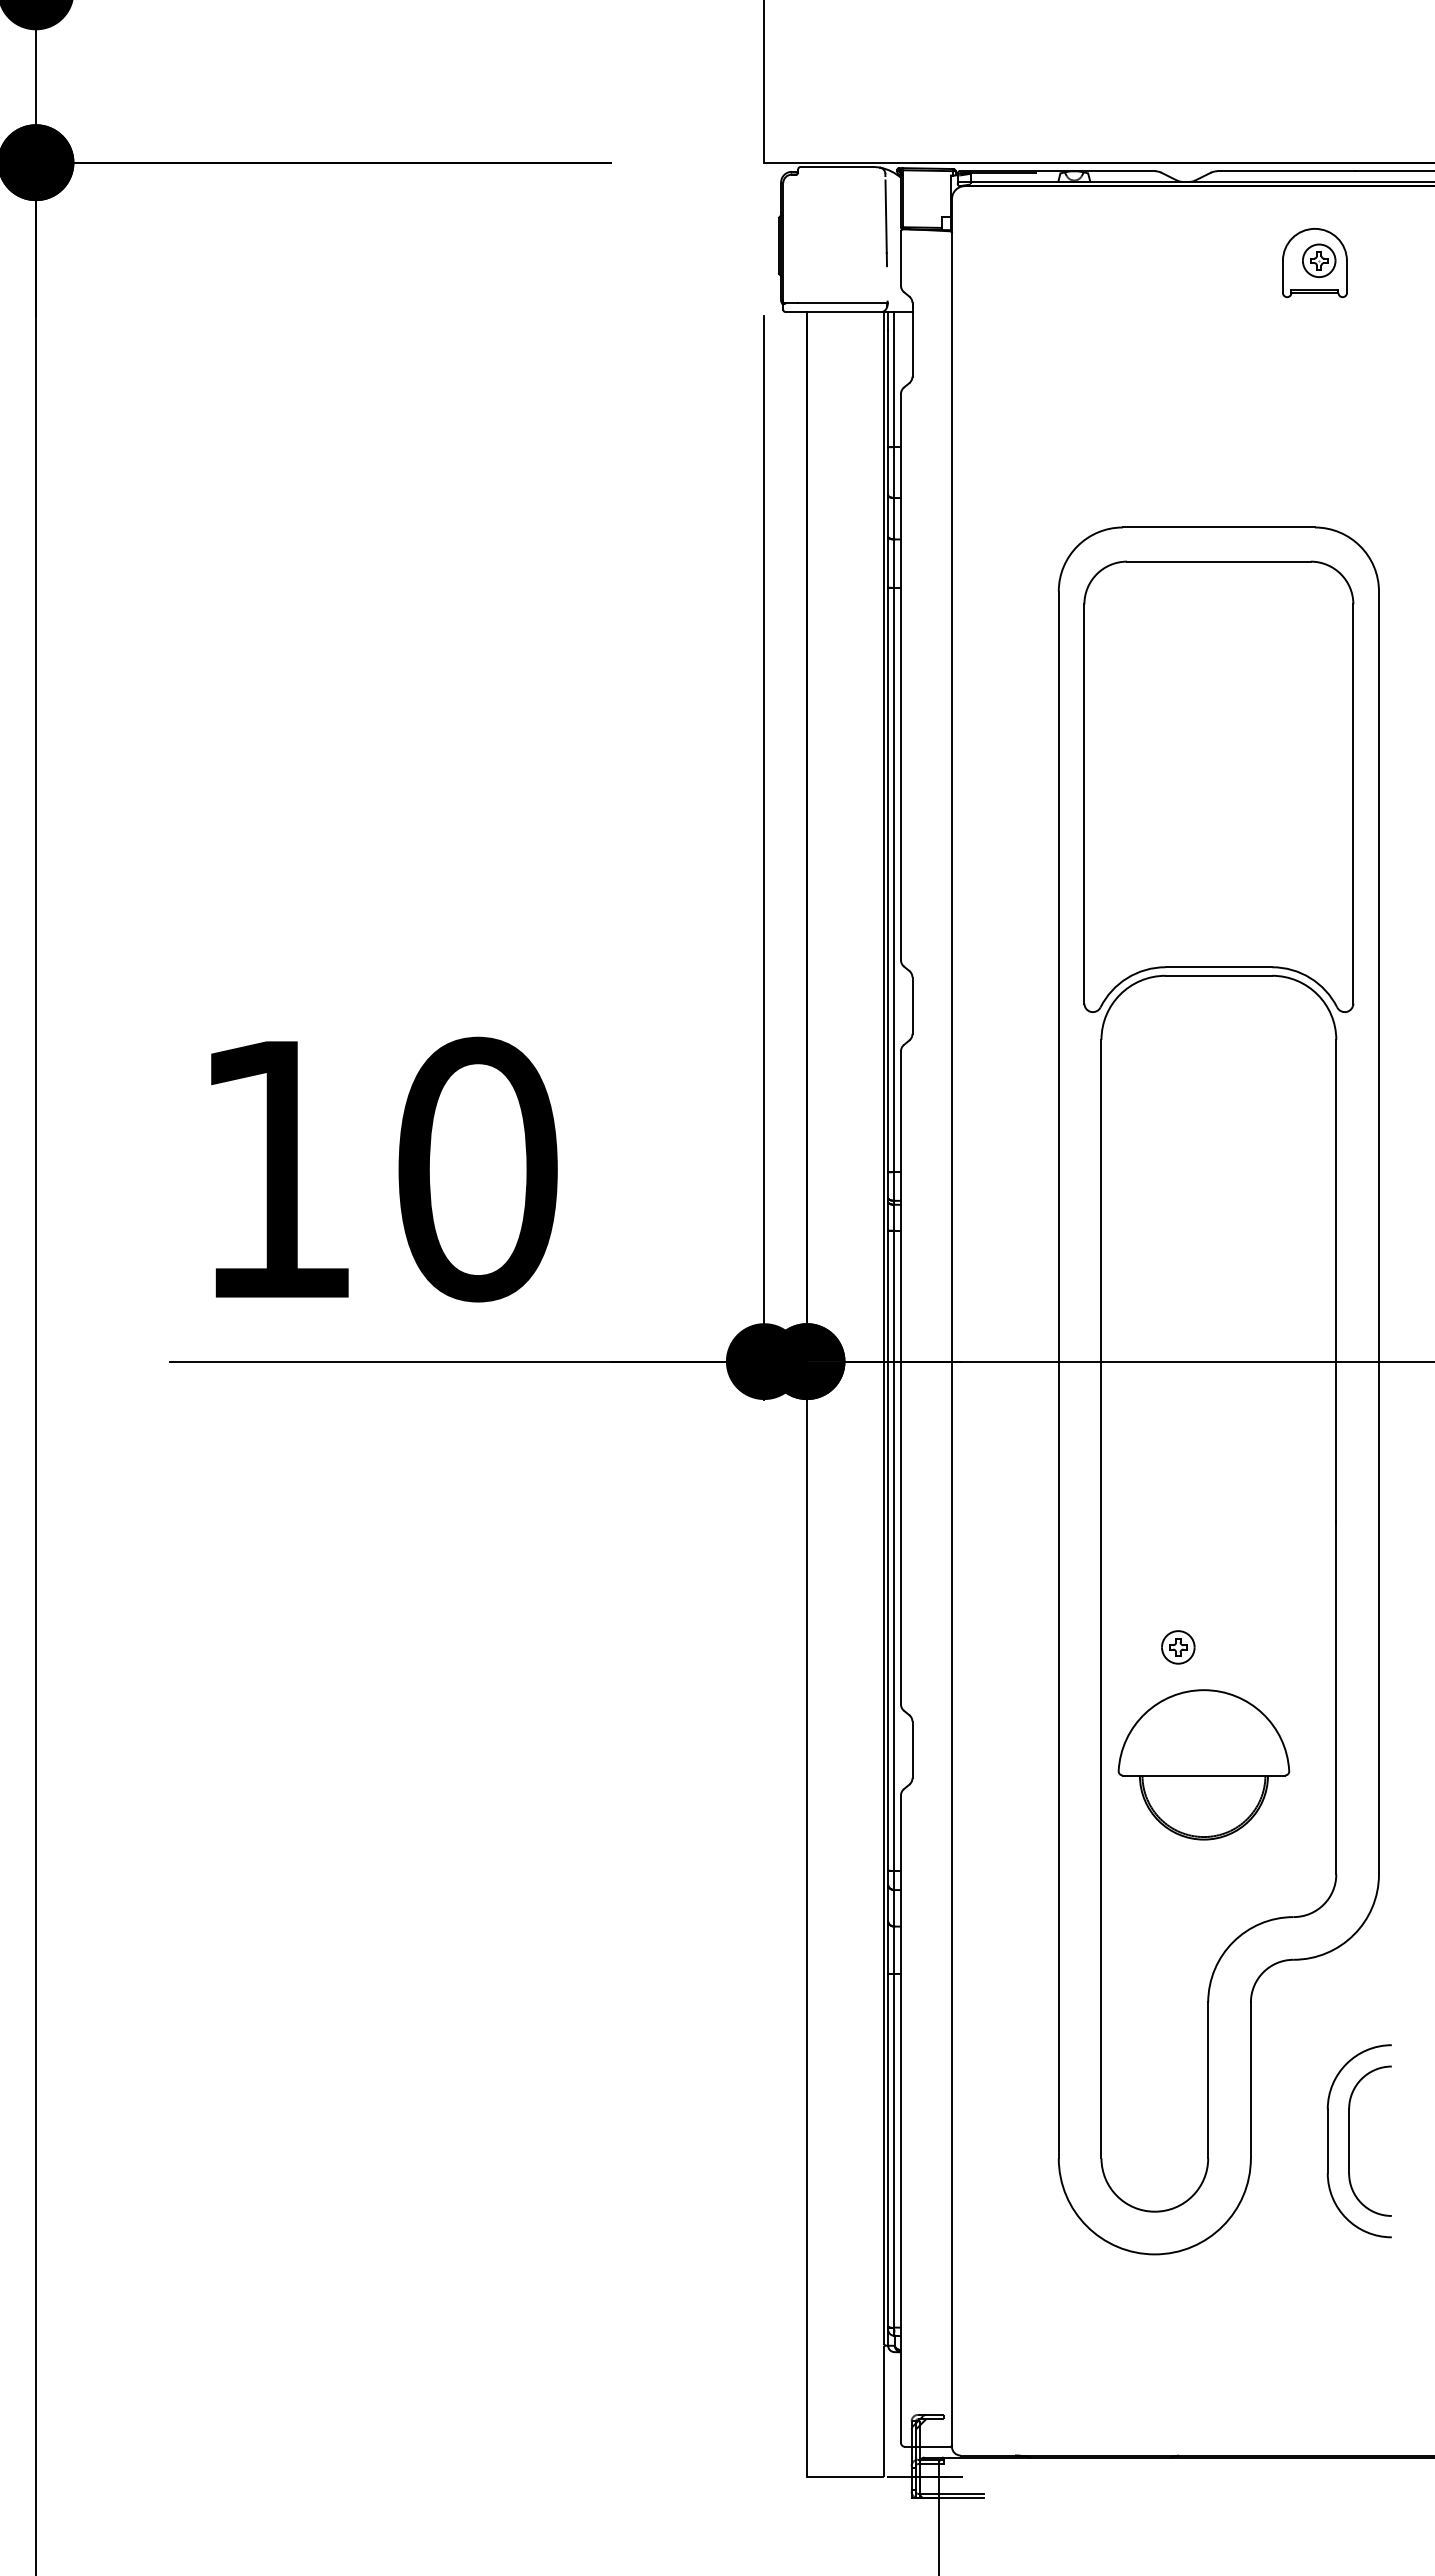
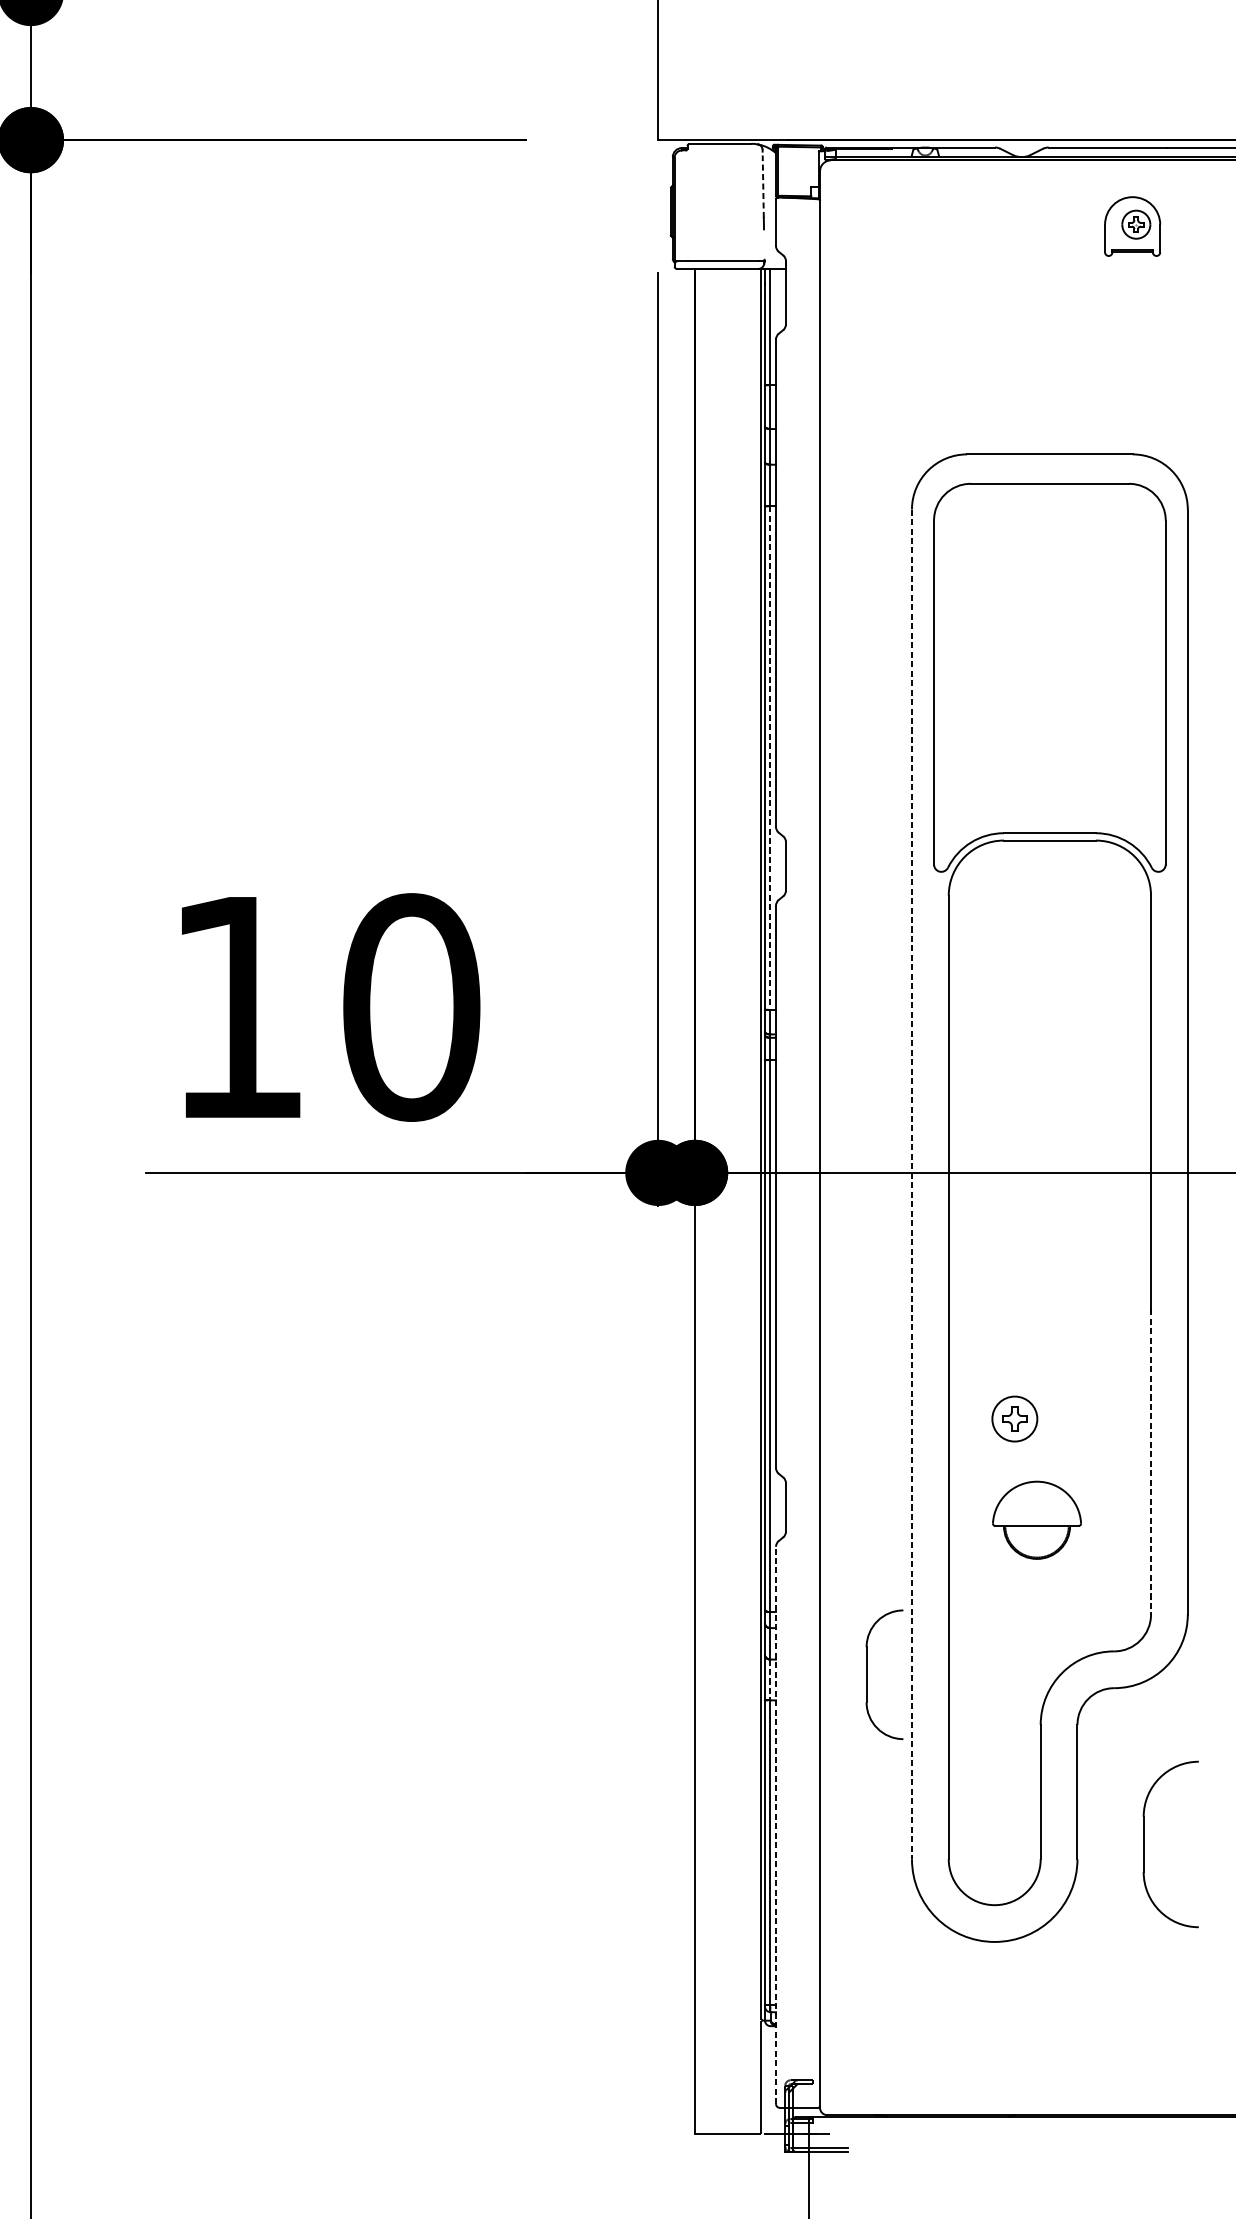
line: (886, 216) -> (763, 186), solid -> dashed
line: (894, 880) -> (770, 758), solid -> dashed
line: (1058, 1375) -> (911, 1184), solid -> dashed
part: (1178, 1647) -> (1015, 1419), size x1.6
line: (1336, 1697) -> (1151, 1462), solid -> dashed
part: (1203, 1764) -> (1036, 1519), size x0.6
line: (894, 1950) -> (770, 1680), solid -> dashed
line: (900, 2119) -> (775, 1825), solid -> dashed
part: (1349, 2140) -> (866, 1674), moved

